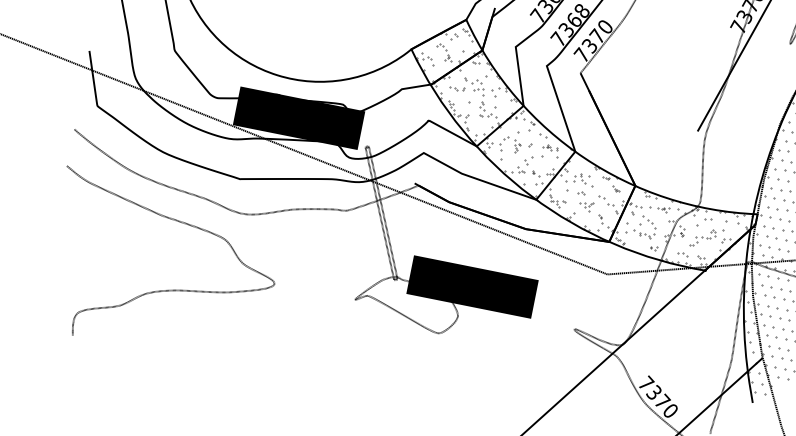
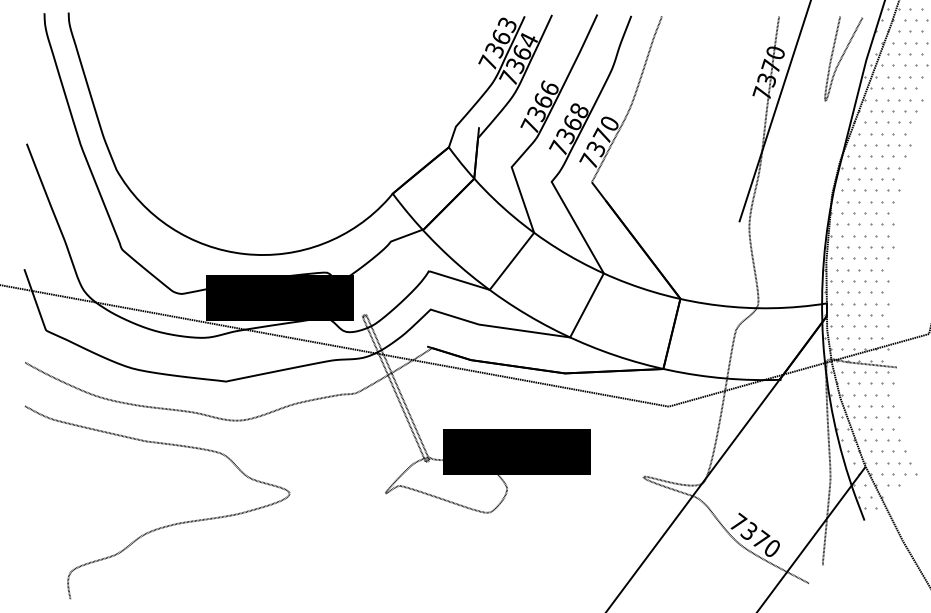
hatch: (582, 148) -> (611, 268), removed

